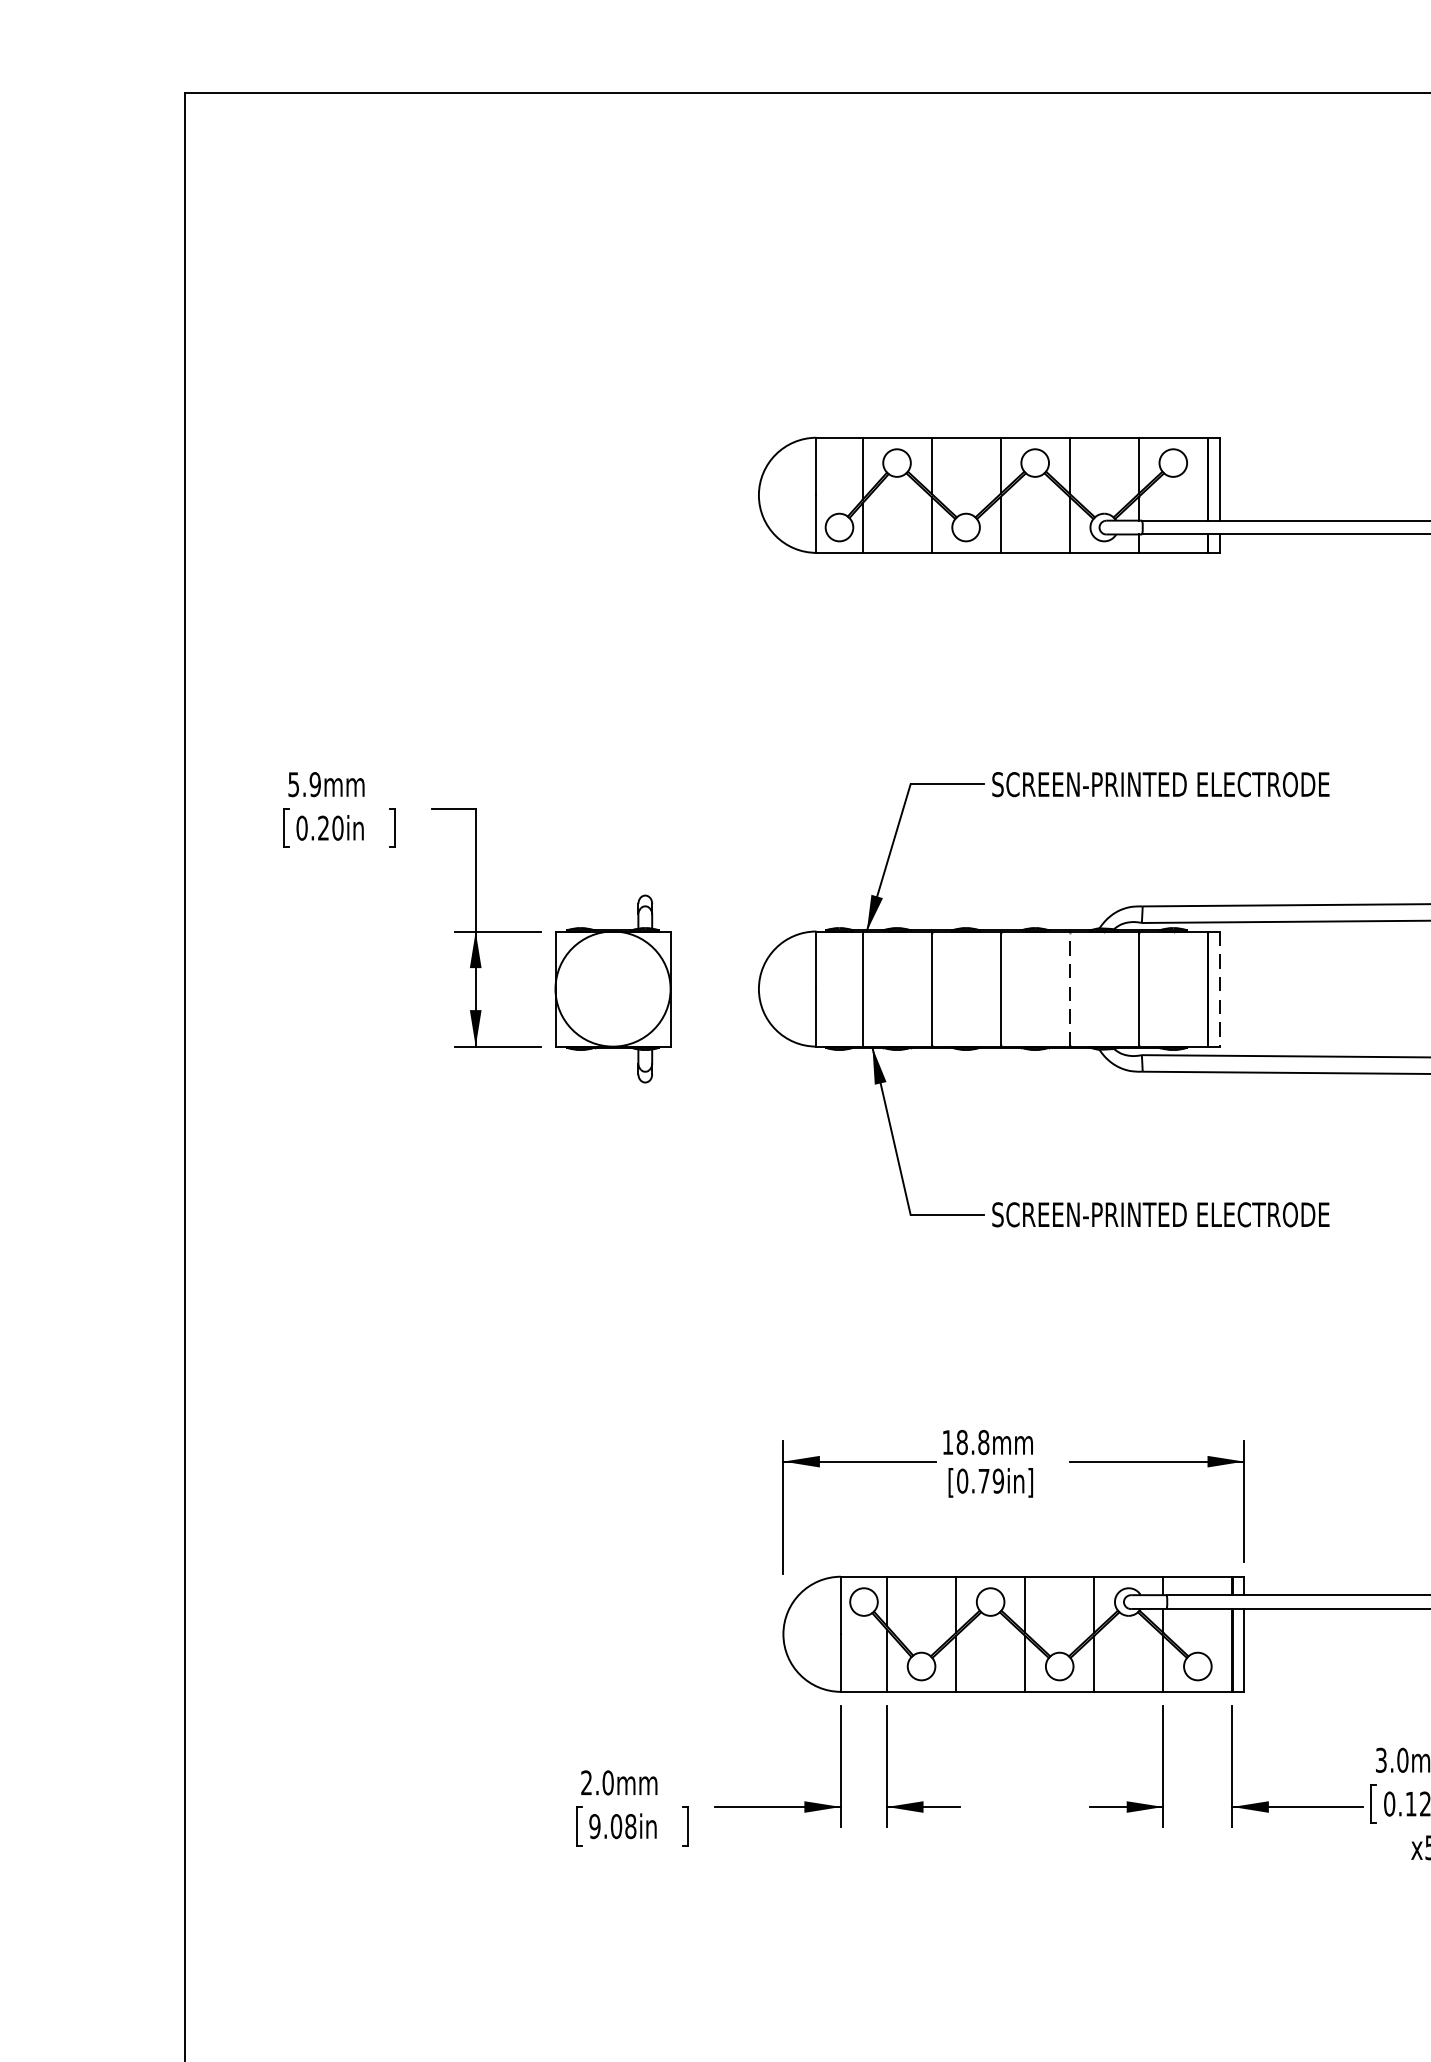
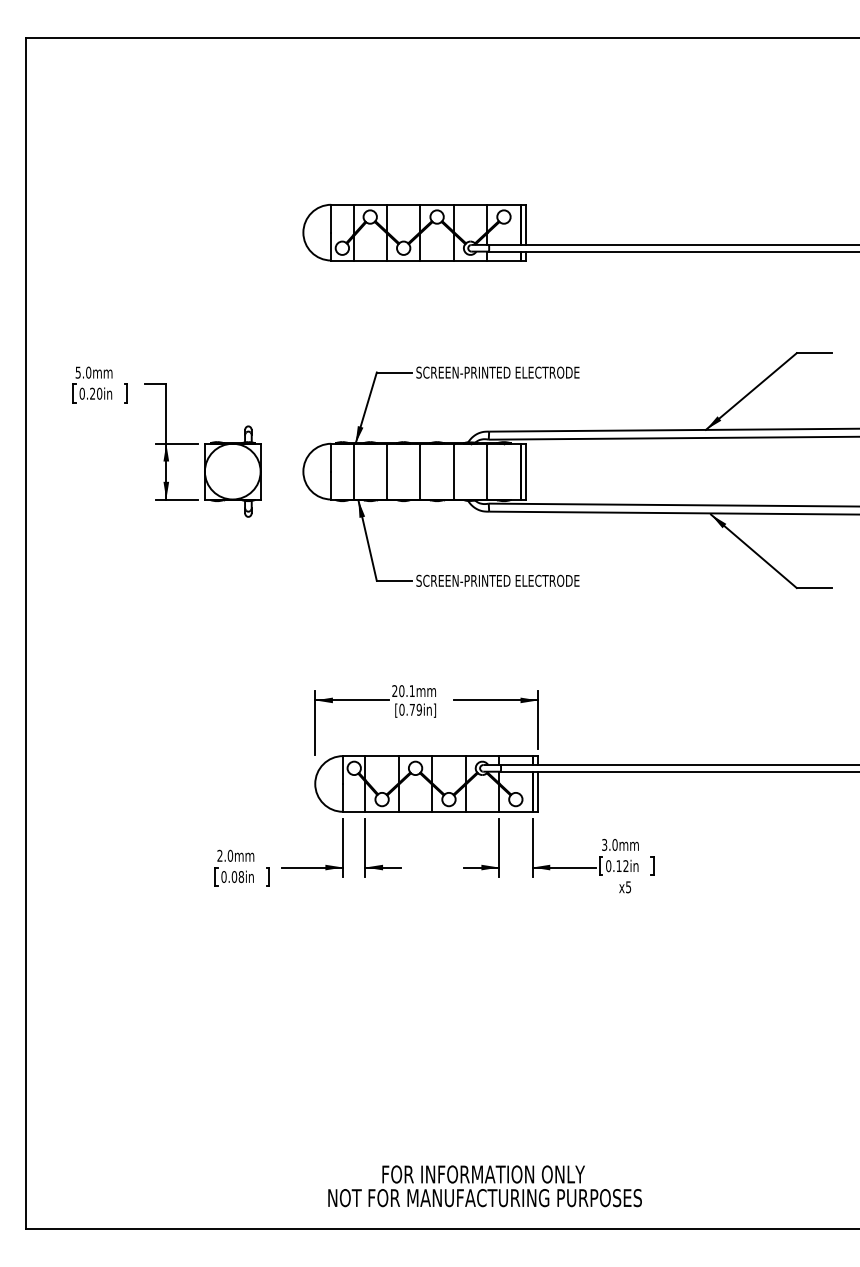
text: (314, 784) -> (88, 372), 5.9mm -> 5.0mm
line: (1069, 988) -> (453, 471), dashed -> solid
line: (1219, 988) -> (526, 471), dashed -> solid
text: (965, 1443) -> (403, 691), 18.8mm -> 20.1mm
text: (593, 1825) -> (223, 876), 9.08in -> 0.08in

